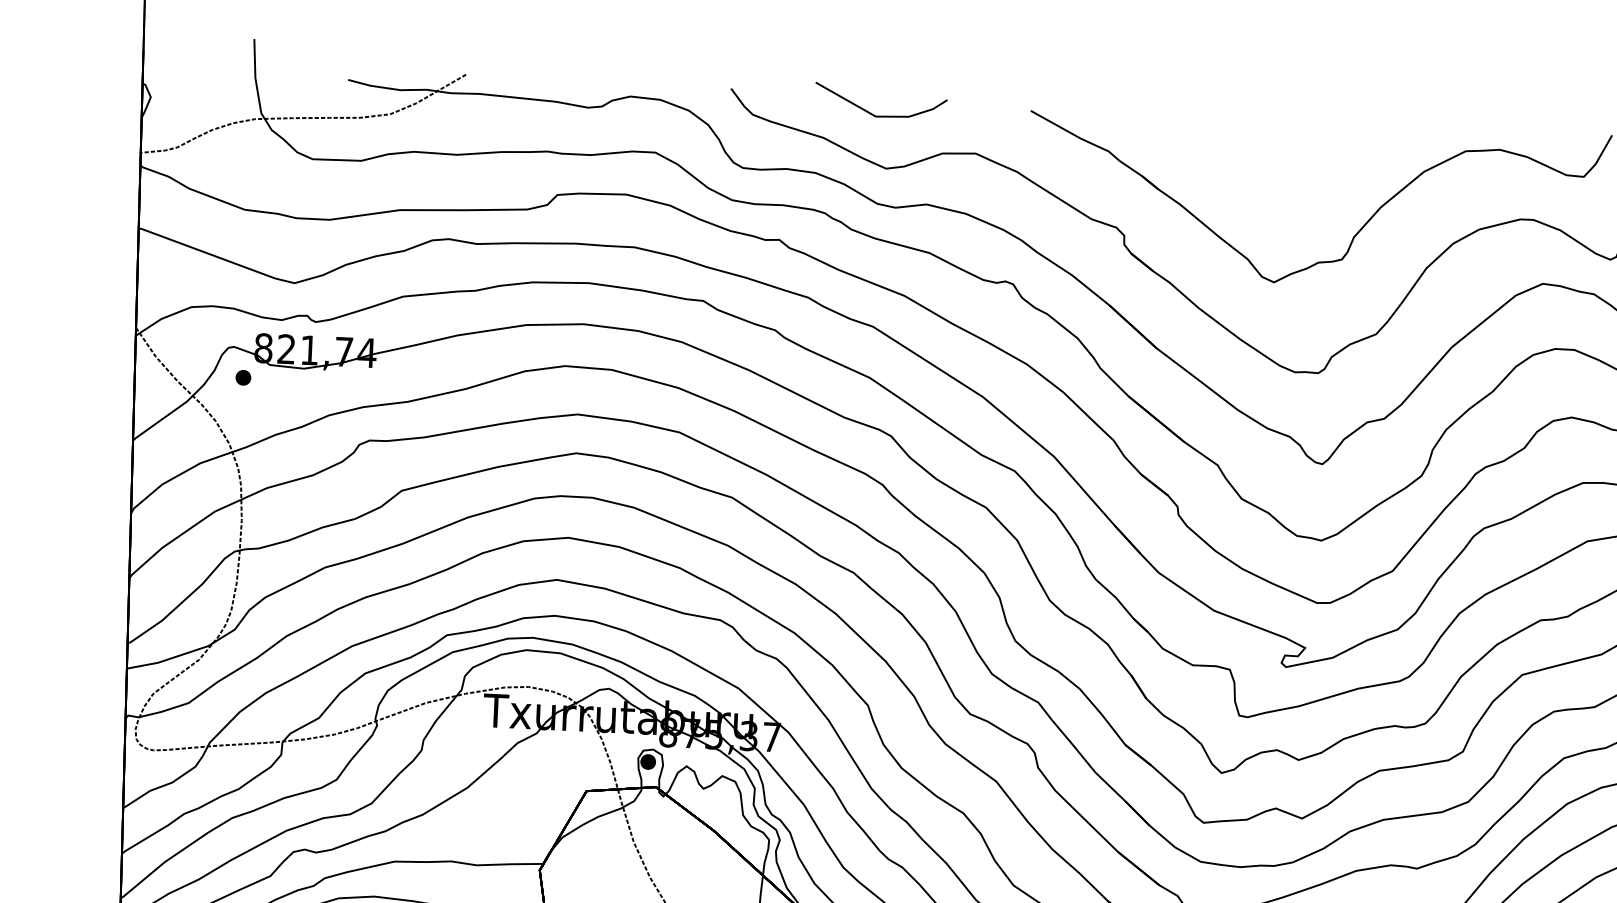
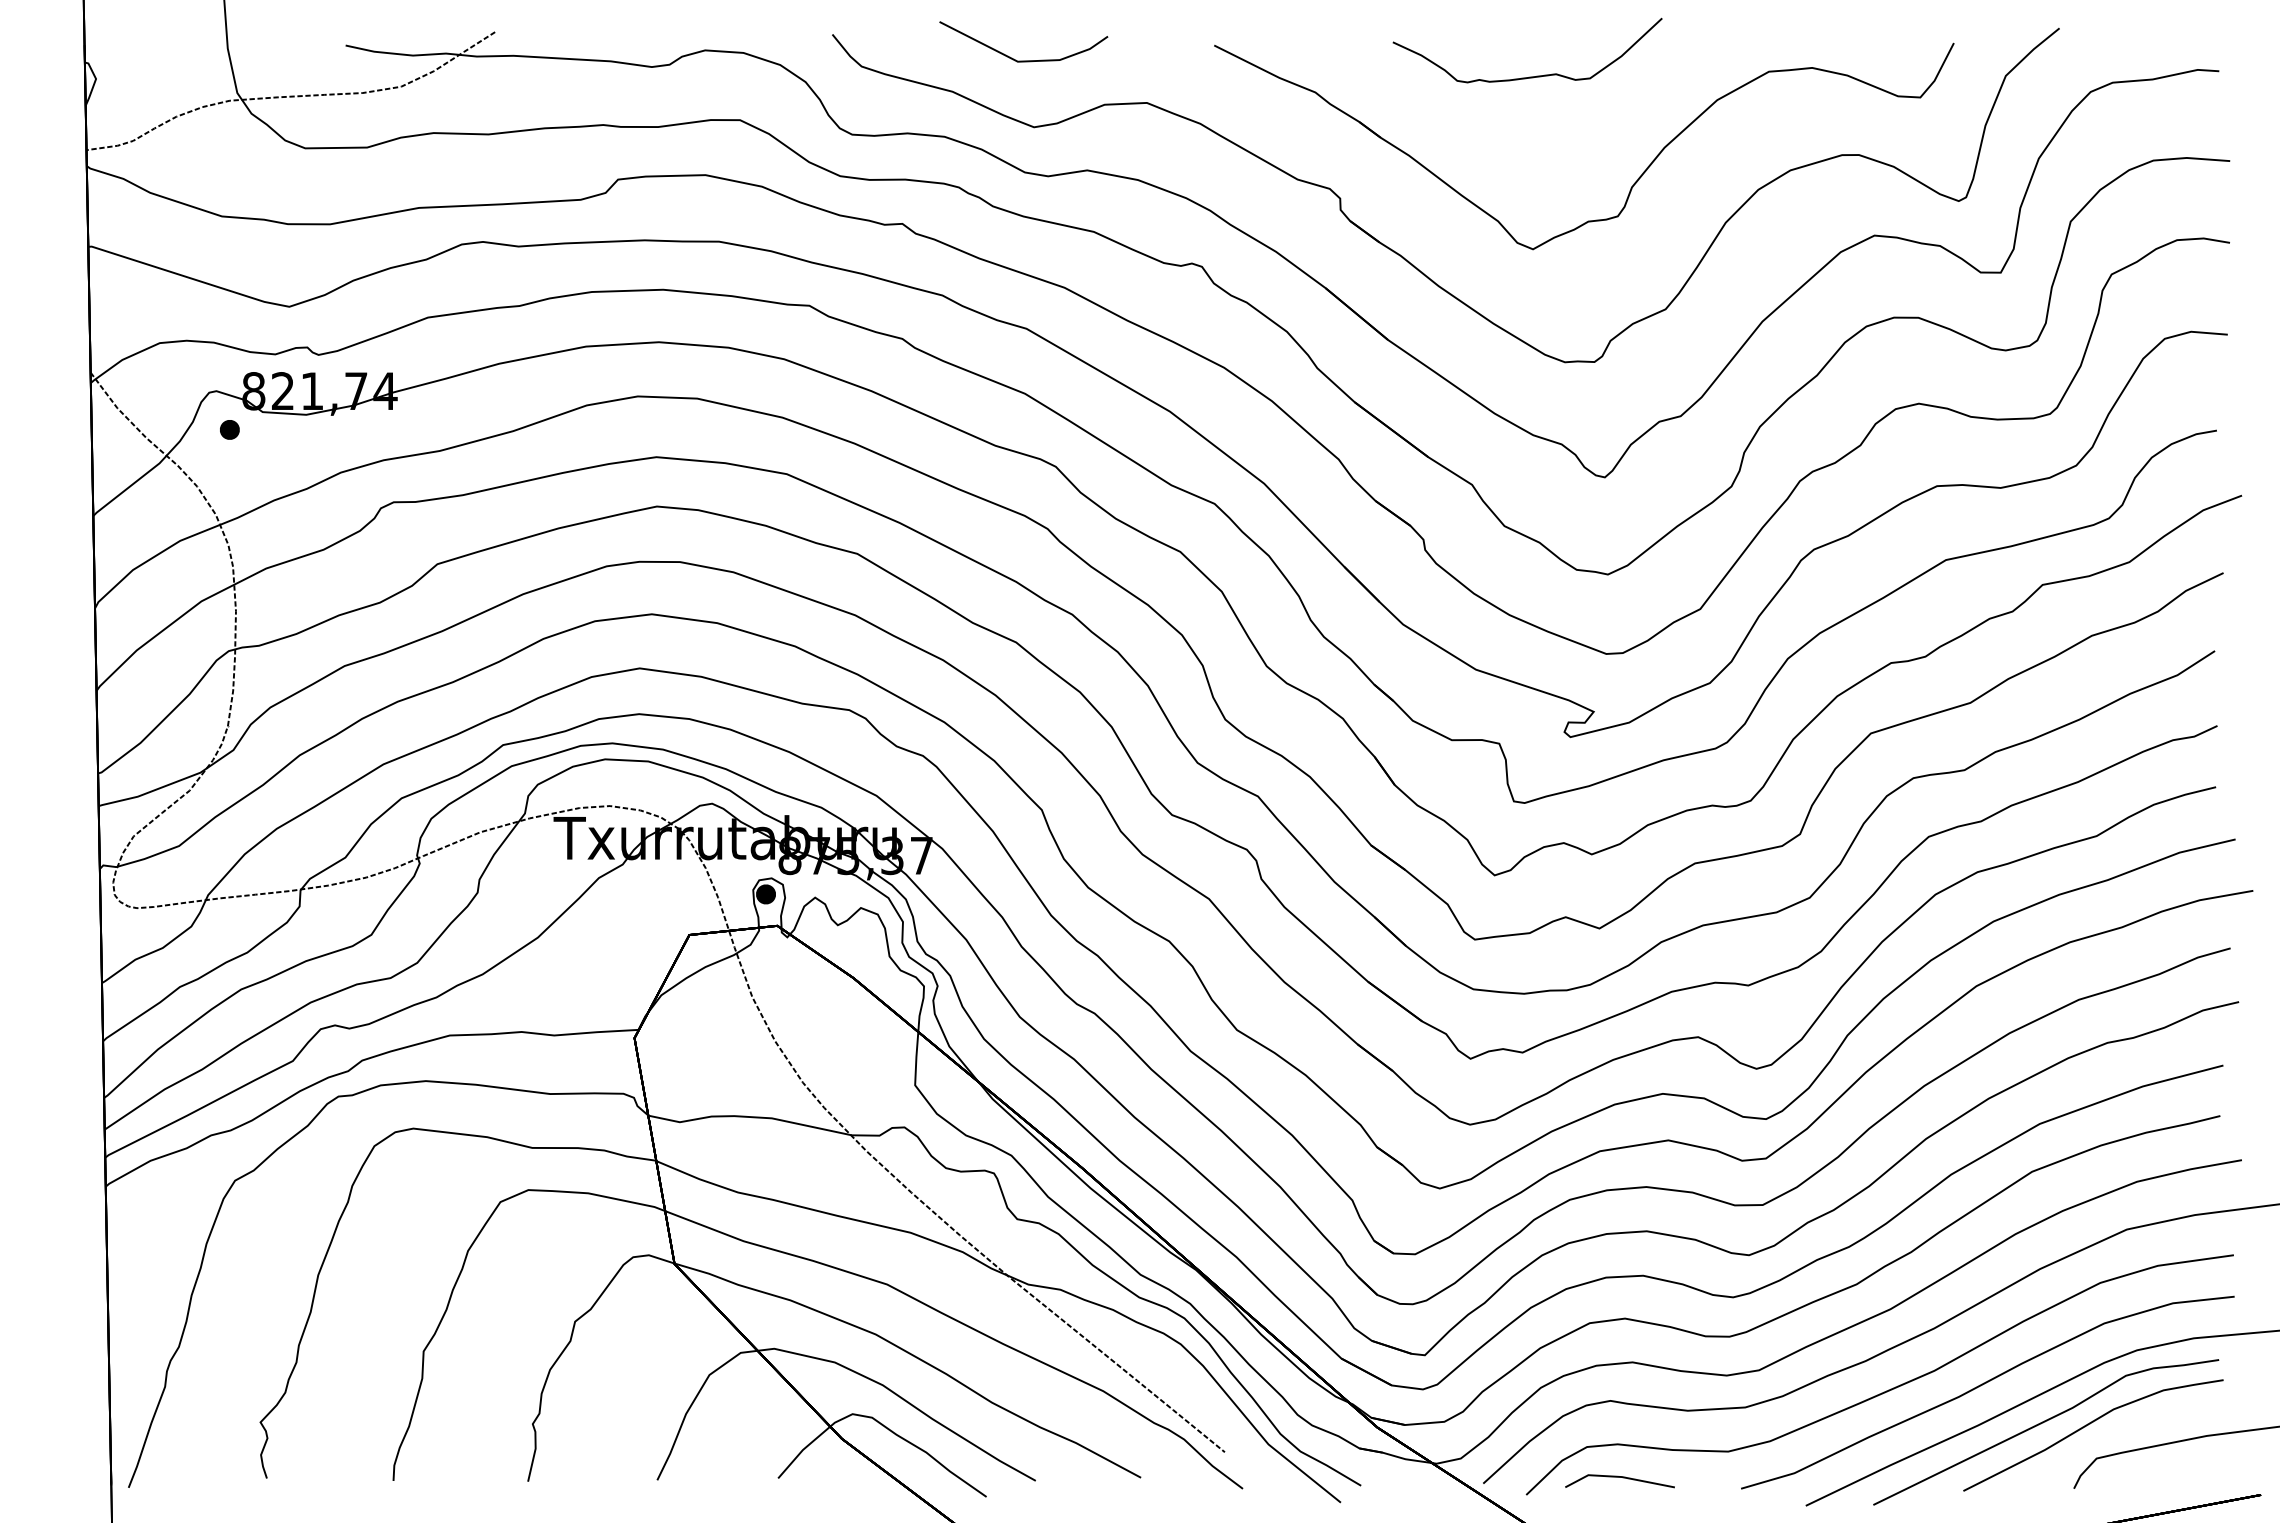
part: (1277, 146) -> (1529, 76), added

